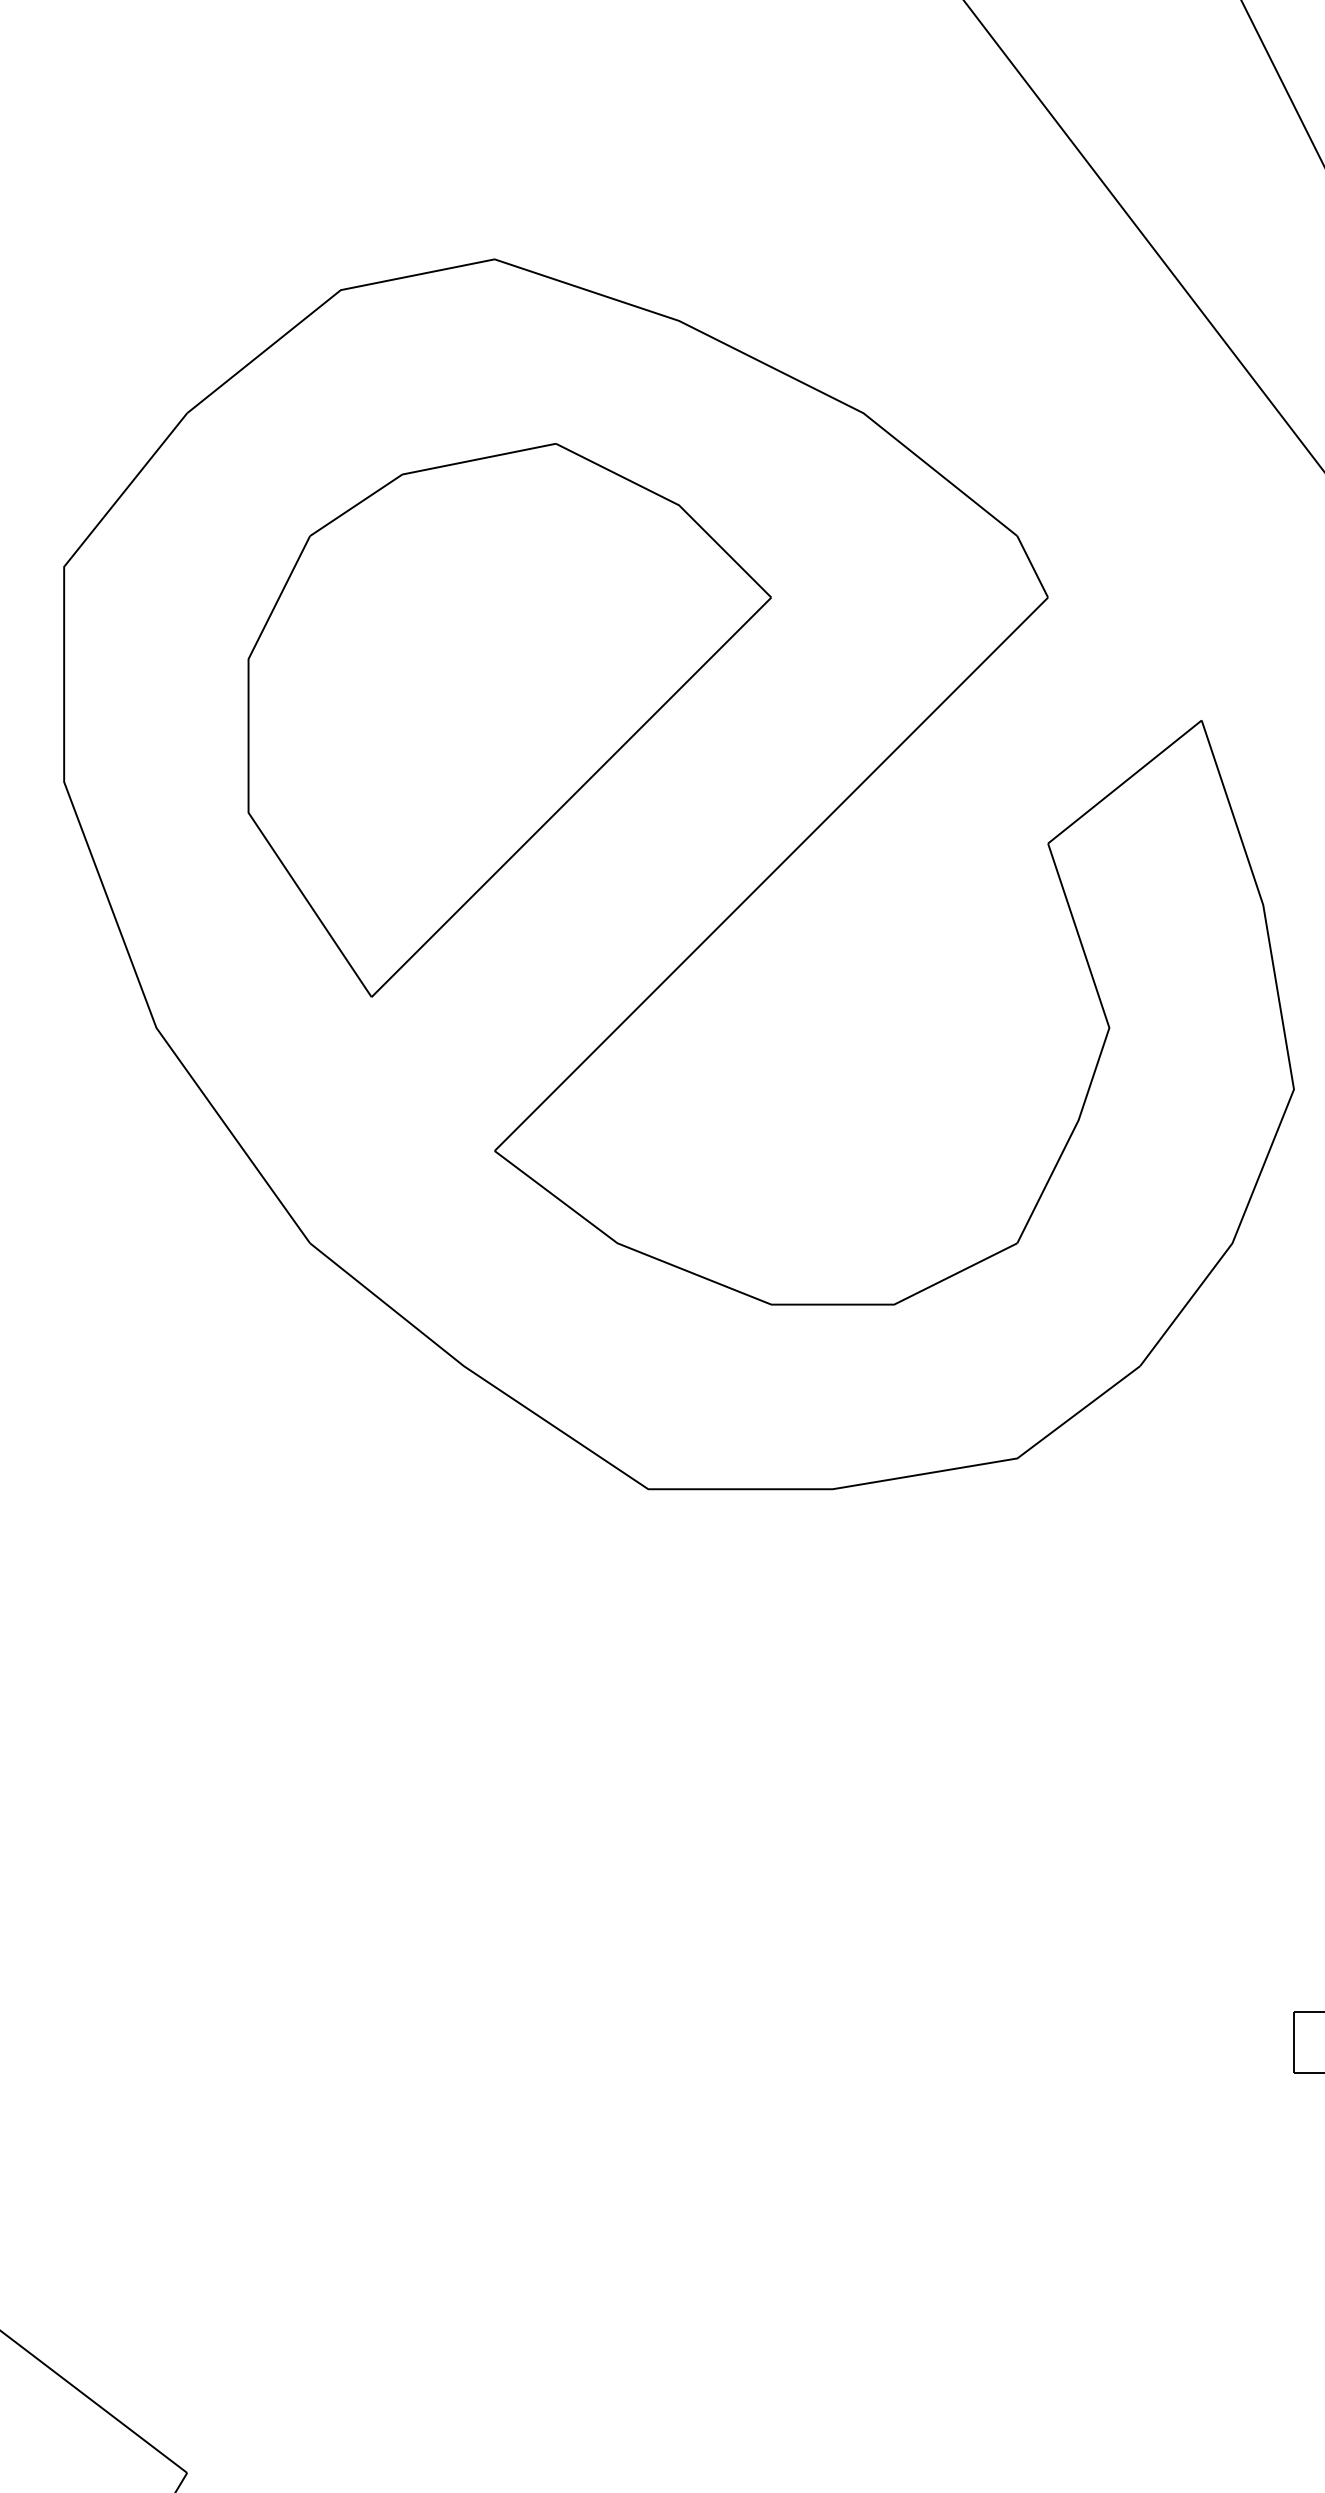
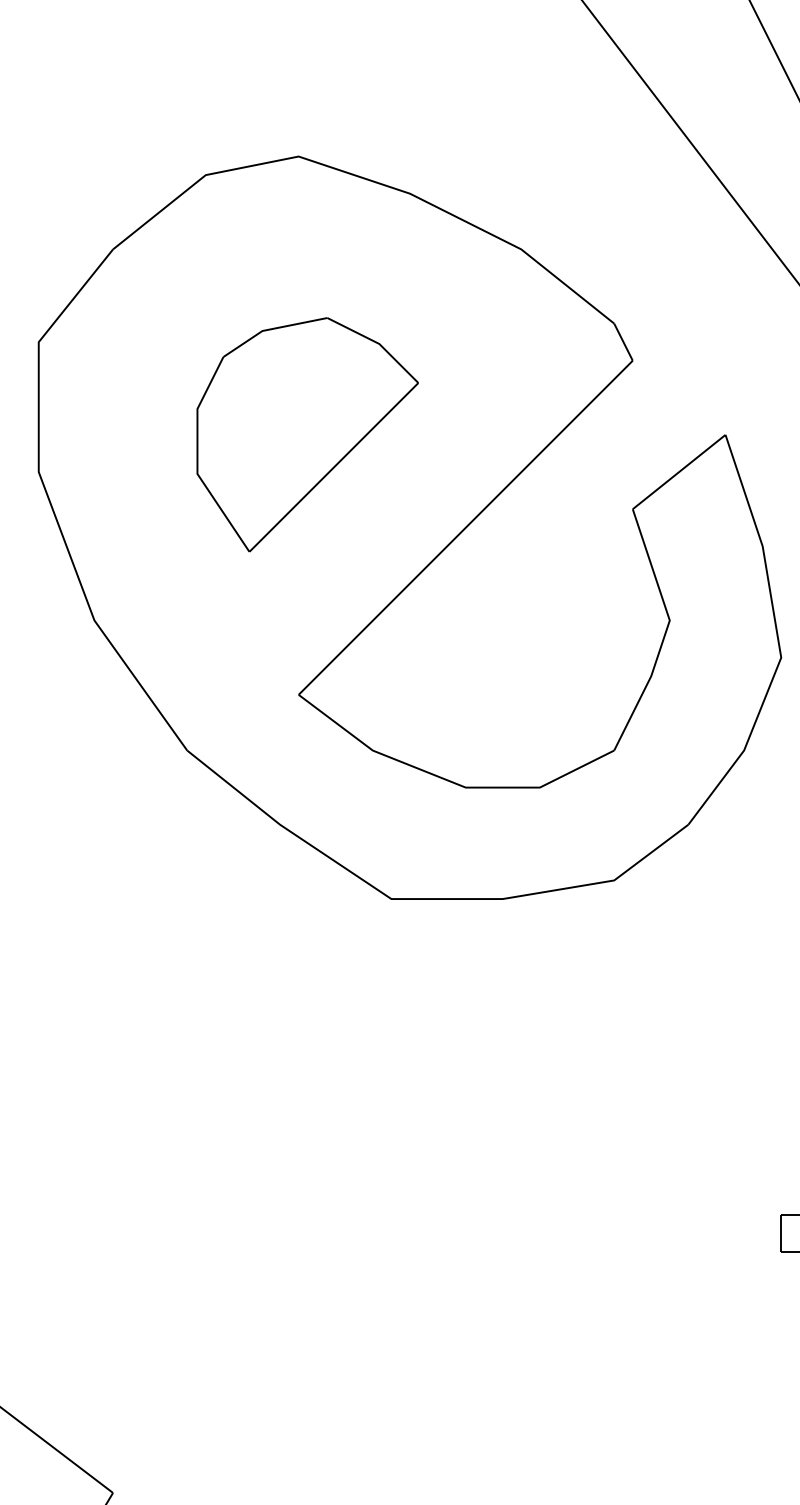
part: (509, 719) -> (307, 434), size x0.7

